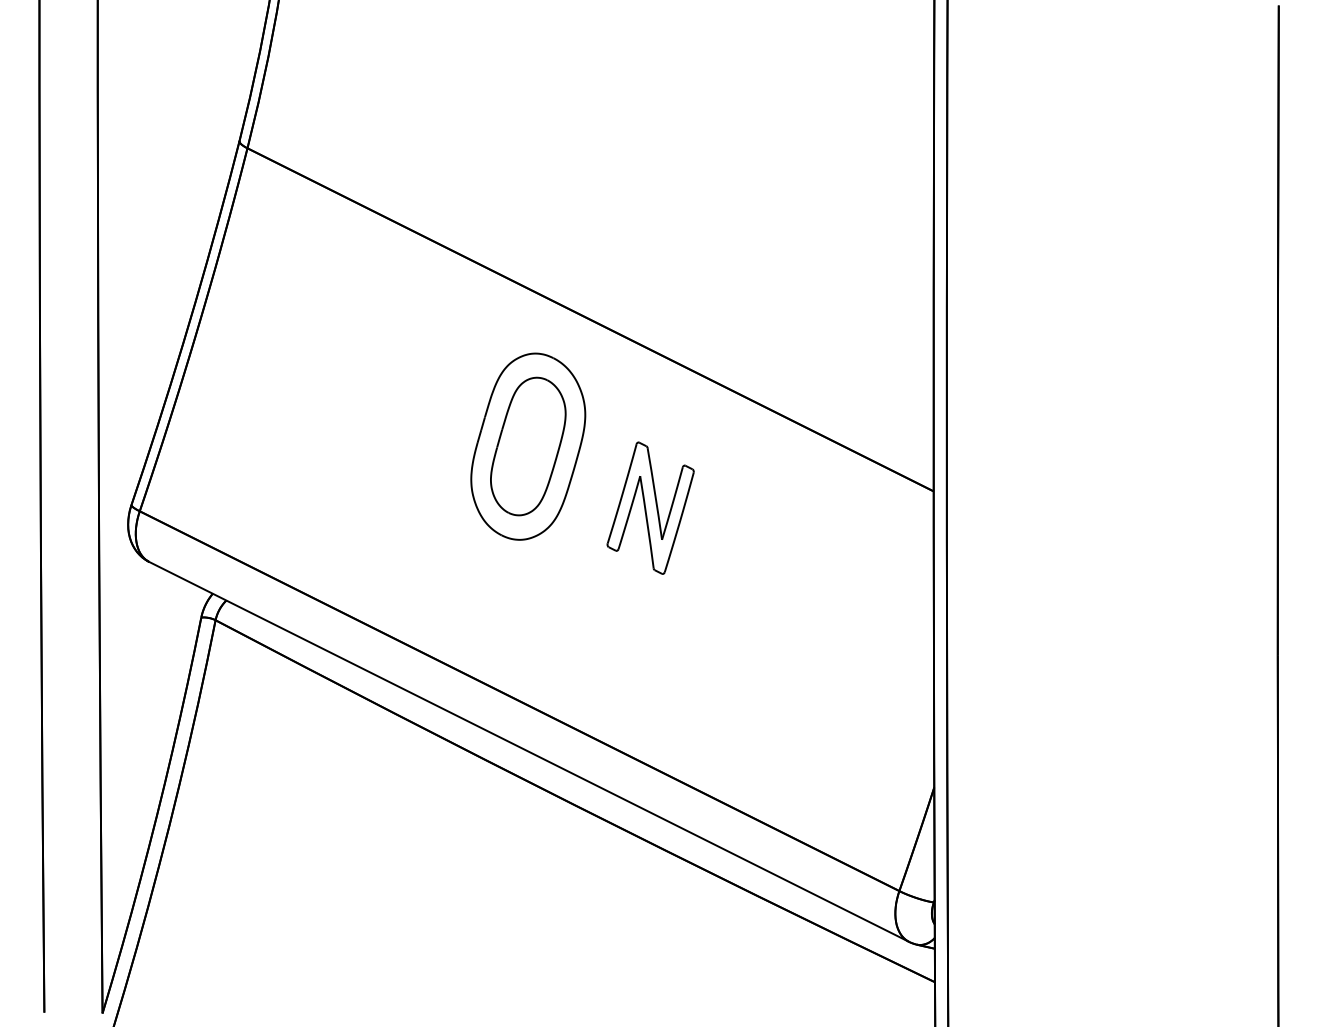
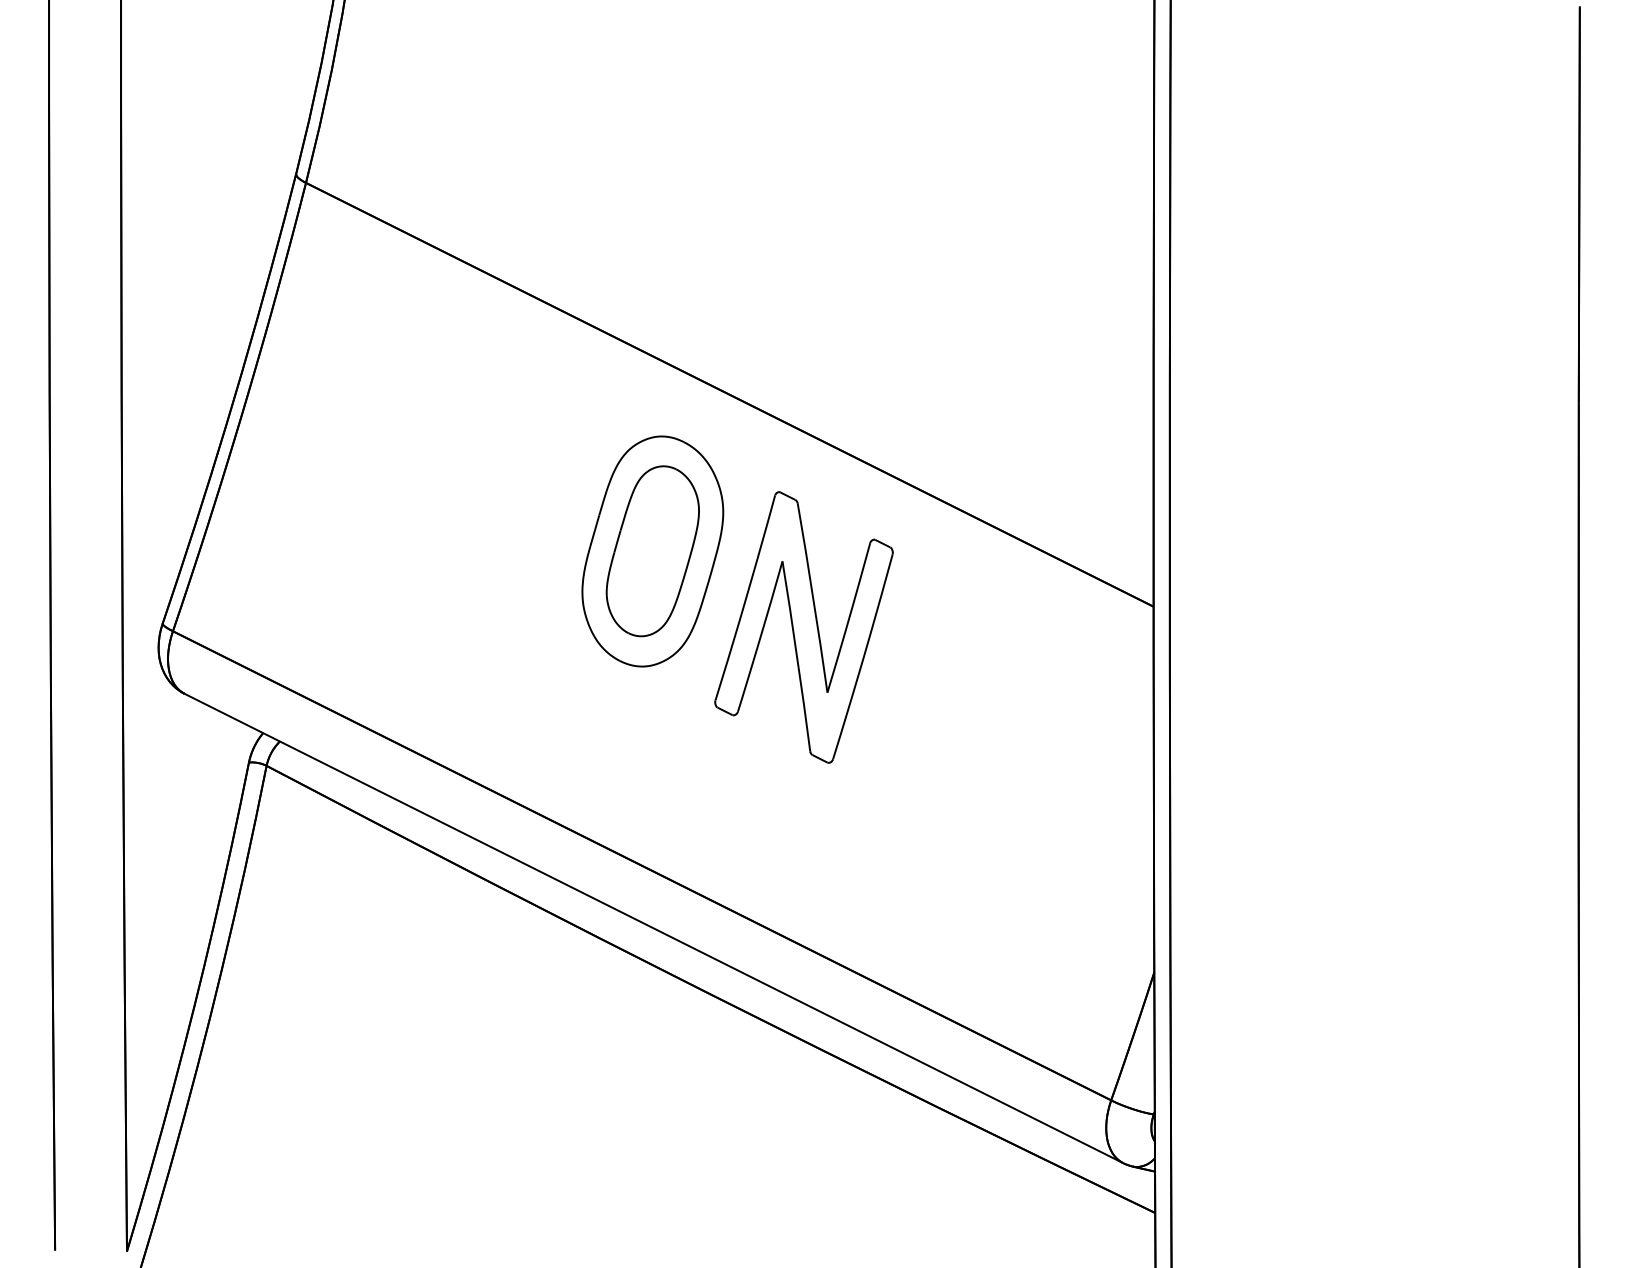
part: (650, 508) -> (803, 627), size x1.67

